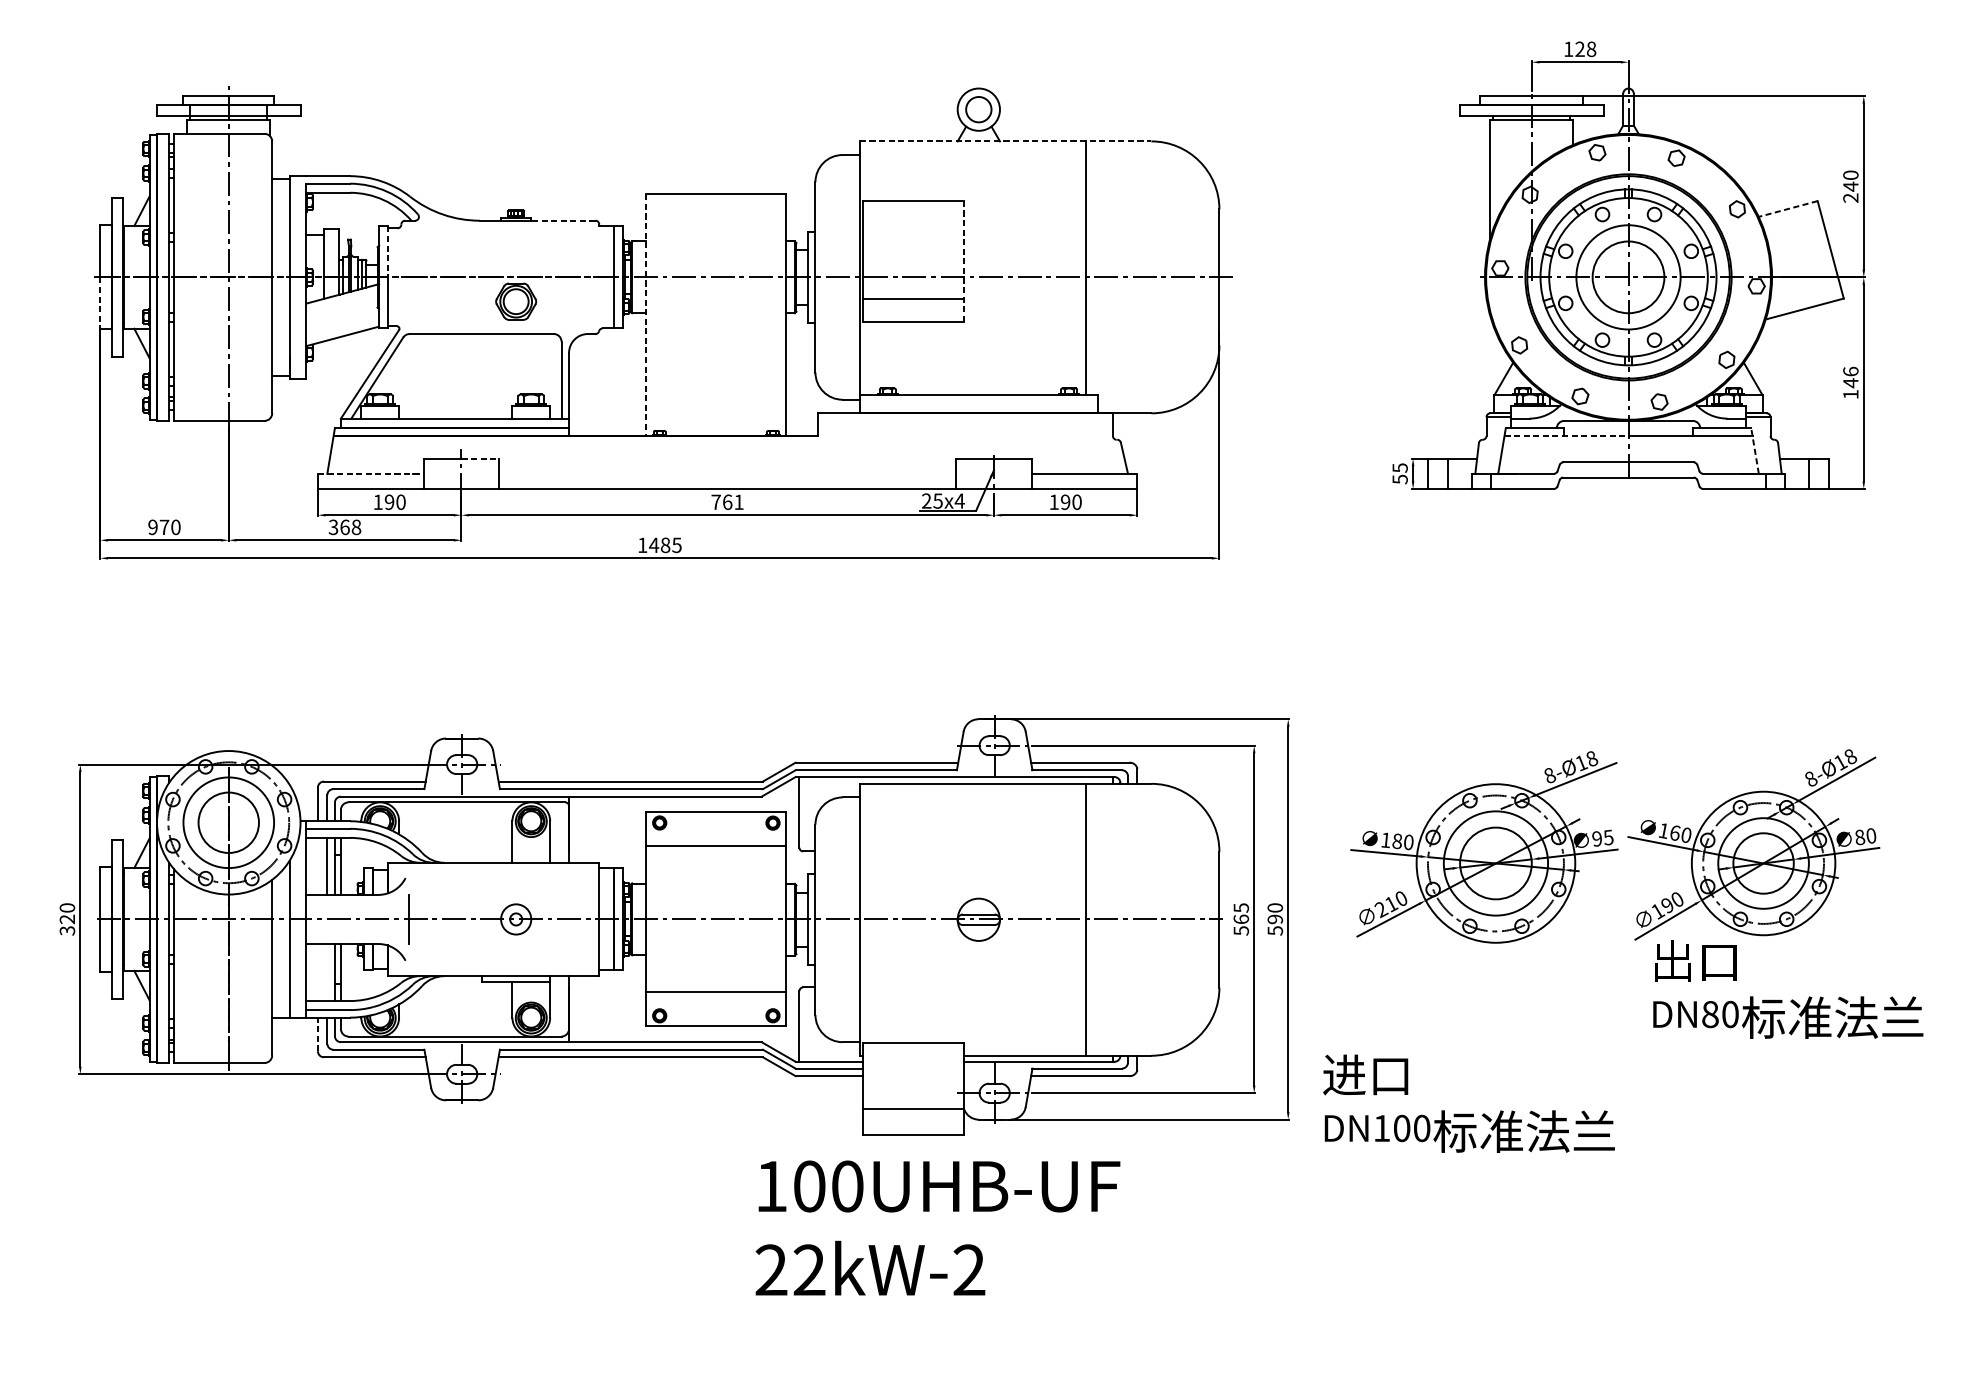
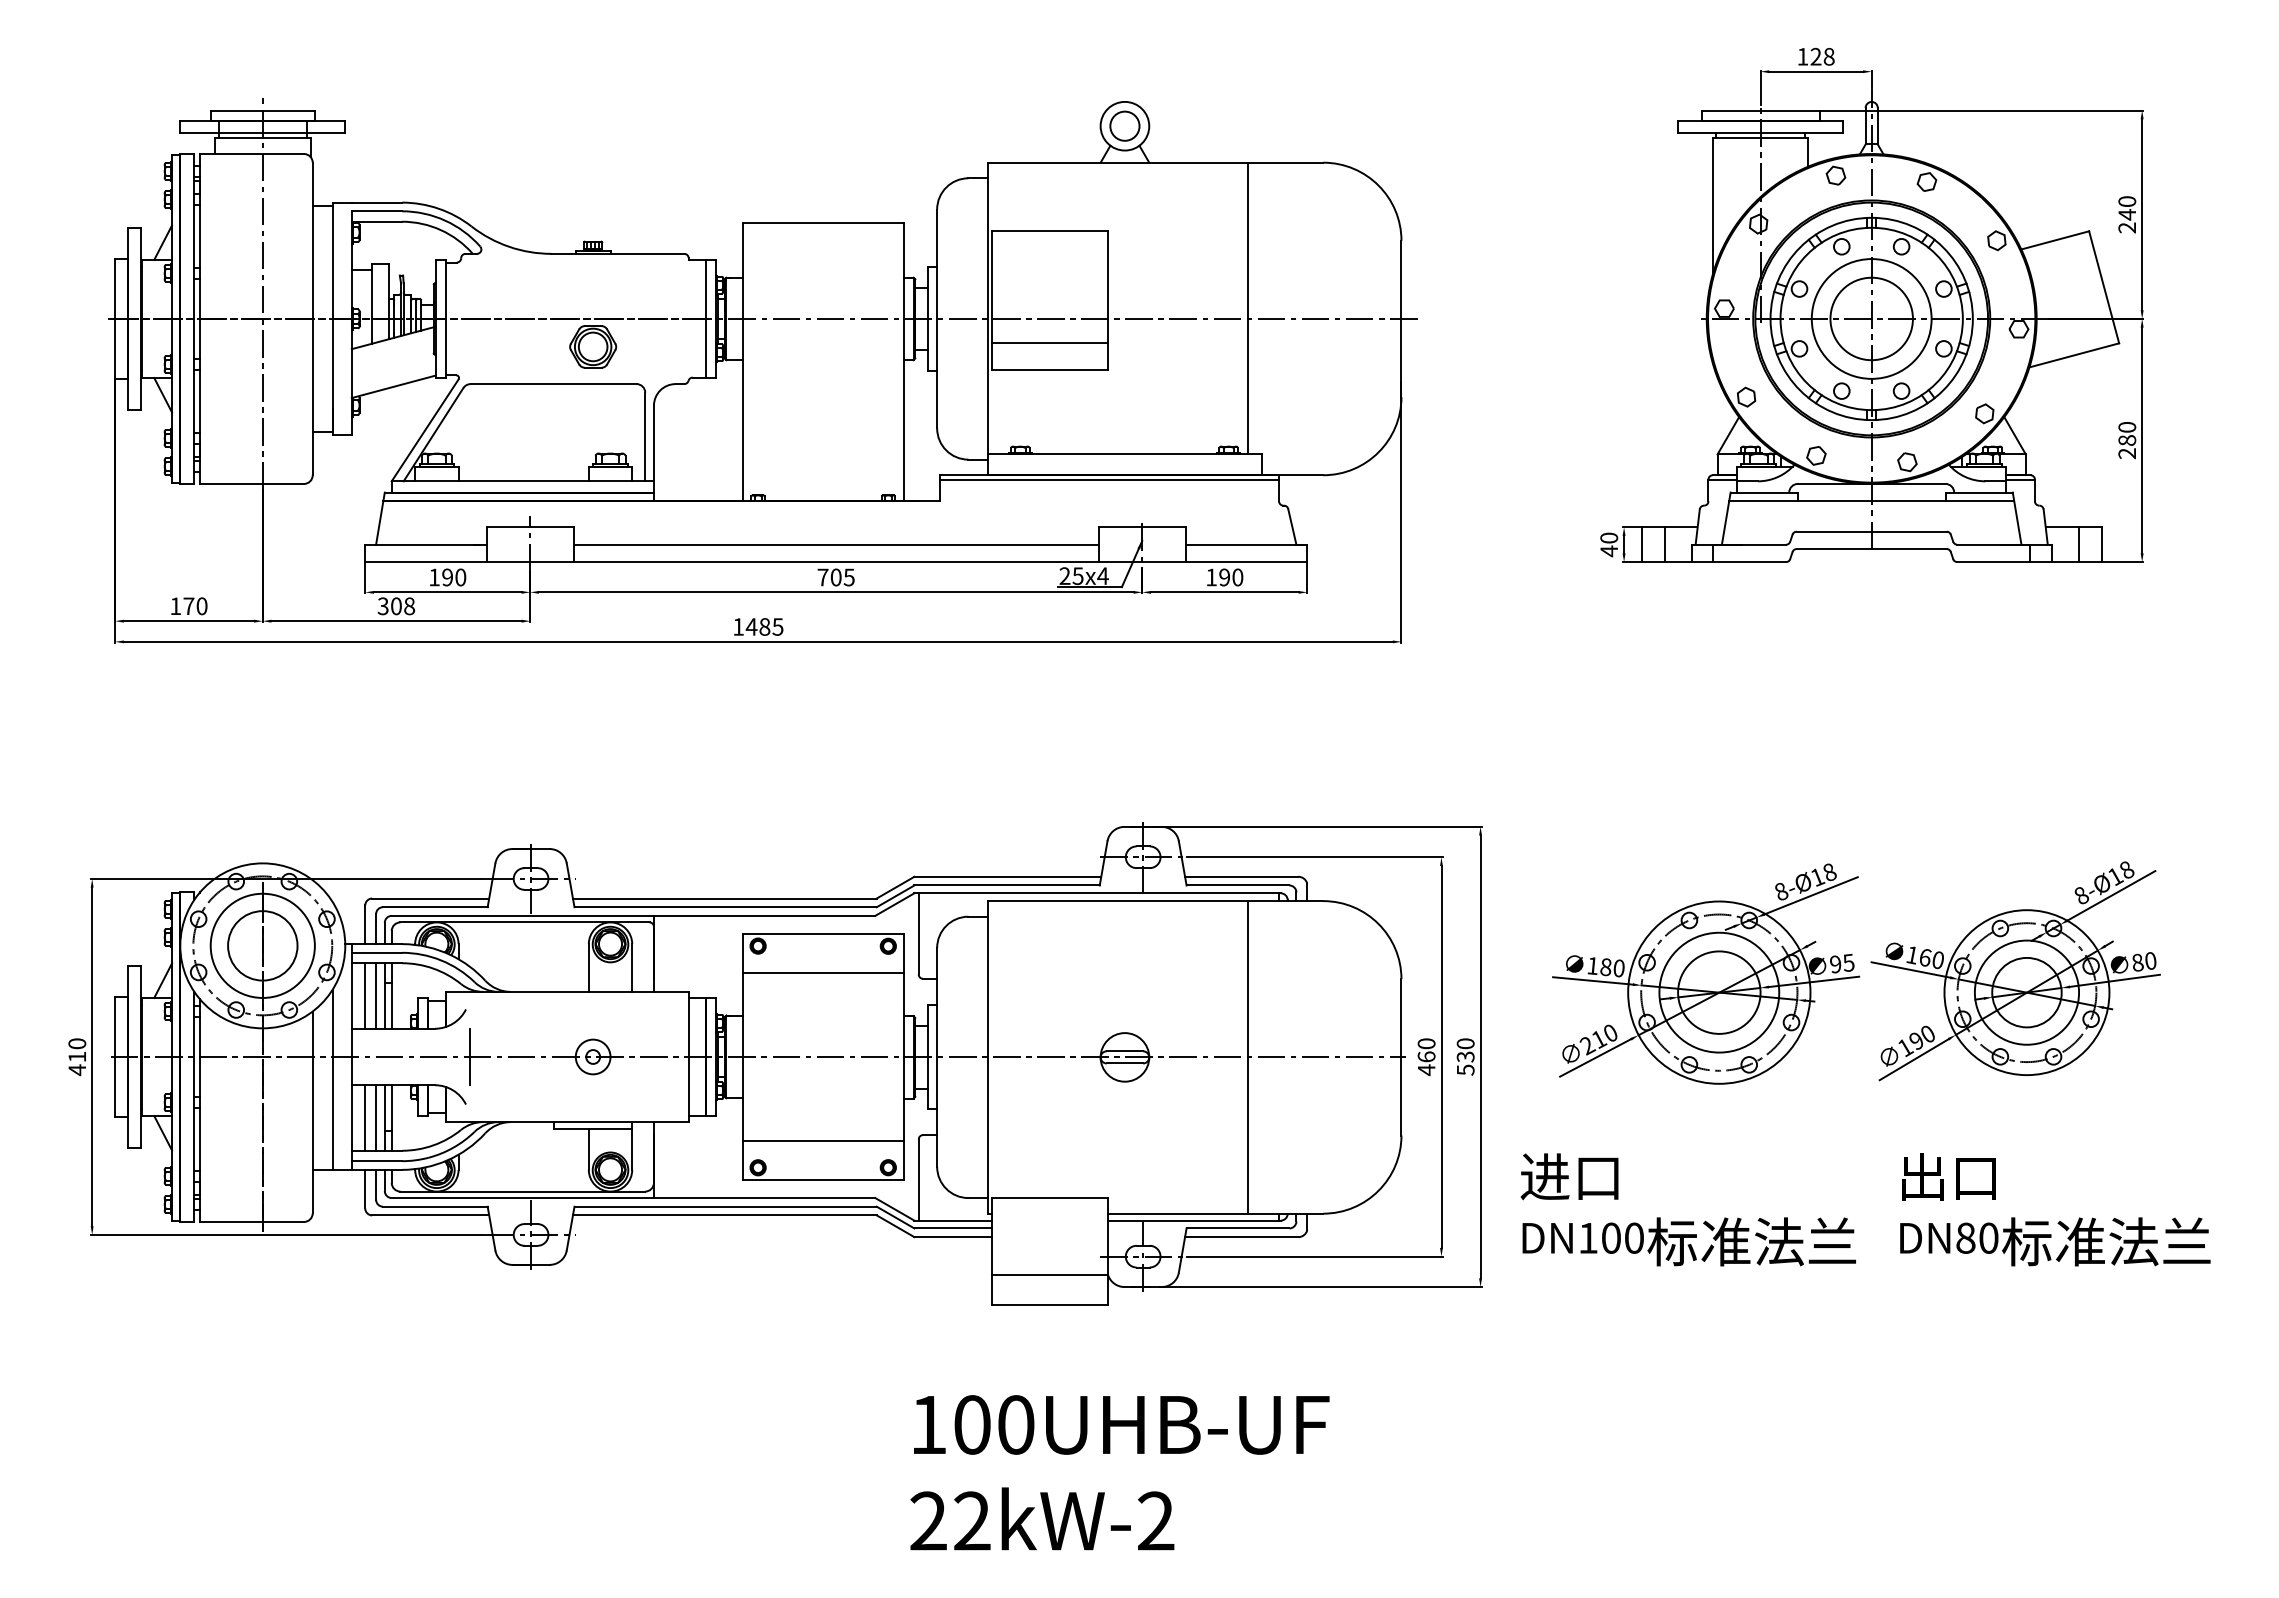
line: (1005, 141) -> (1155, 162), dashed -> solid
line: (1787, 209) -> (2054, 240), dashed -> solid
line: (563, 220) -> (647, 253), dashed -> solid
line: (387, 252) -> (445, 290), dashed -> solid
line: (964, 261) -> (1108, 300), dashed -> solid
line: (100, 303) -> (115, 348), dashed -> solid
line: (646, 315) -> (742, 362), dashed -> solid
text: (1851, 383) -> (2127, 440), 146 -> 280
line: (965, 417) -> (1109, 479), added
line: (1566, 436) -> (1800, 501), dashed -> solid
line: (1755, 450) -> (2017, 518), dashed -> solid
line: (479, 458) -> (551, 527), dashed -> solid
line: (371, 473) -> (426, 544), dashed -> solid
line: (727, 473) -> (835, 544), added
text: (1400, 473) -> (1609, 544), 55 -> 40
text: (733, 502) -> (842, 577), 761 -> 705
text: (152, 527) -> (175, 606), 970 -> 170
text: (345, 527) -> (396, 606), 368 -> 308
line: (318, 865) -> (365, 995), added
text: (1241, 919) -> (1426, 1057), 565 -> 460
text: (1275, 919) -> (1465, 1056), 590 -> 530
text: (67, 925) -> (77, 1063), 320 -> 410
line: (318, 972) -> (365, 1117), added
line: (327, 972) -> (376, 1117), added
text: (1788, 989) -> (2055, 1209), moved
line: (318, 1033) -> (365, 1188), dashed -> solid
text: (1468, 1103) -> (1687, 1209), moved
text: (937, 1227) -> (1119, 1472), moved

